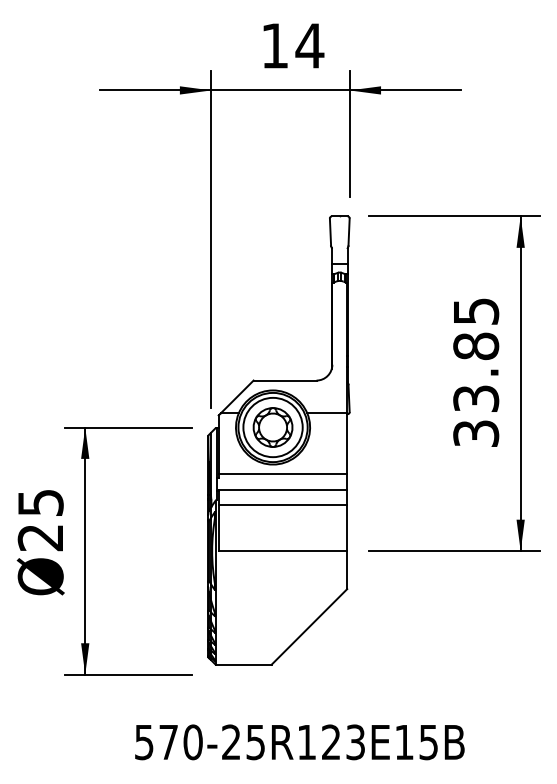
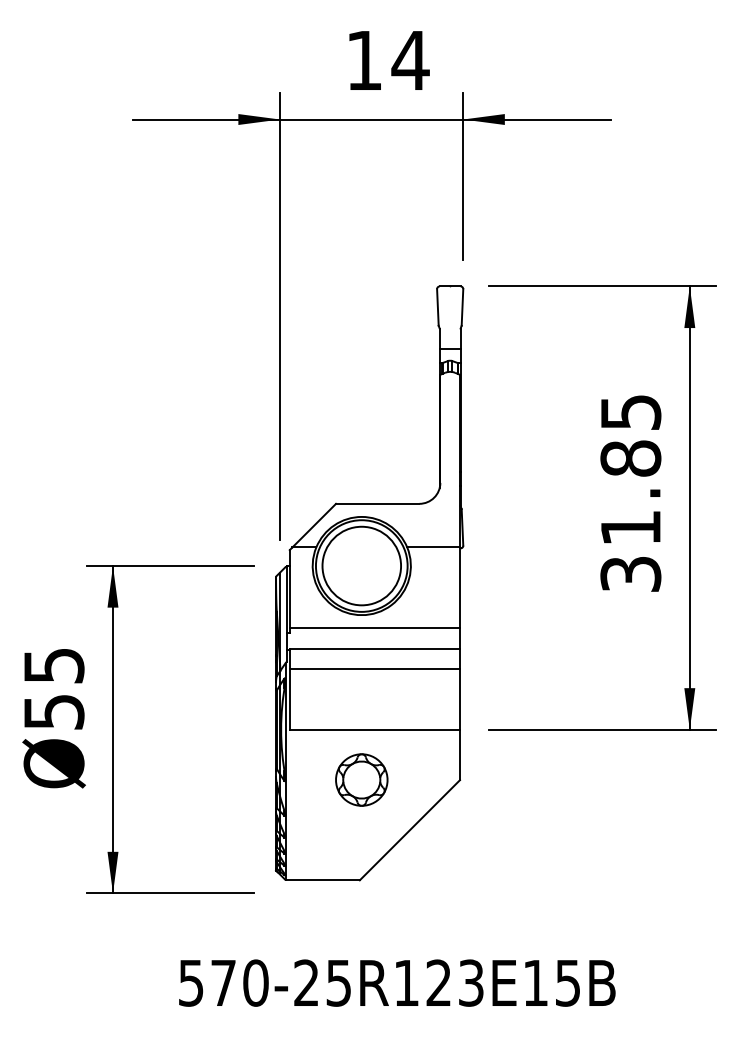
text: (475, 398) -> (630, 527), 33.85 -> 31.85
part: (272, 427) -> (361, 779), moved
text: (40, 538) -> (53, 712), Ø25 -> Ø55

